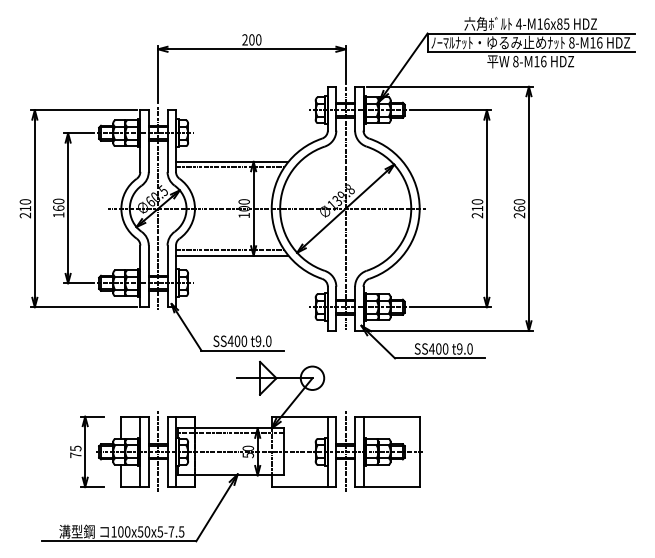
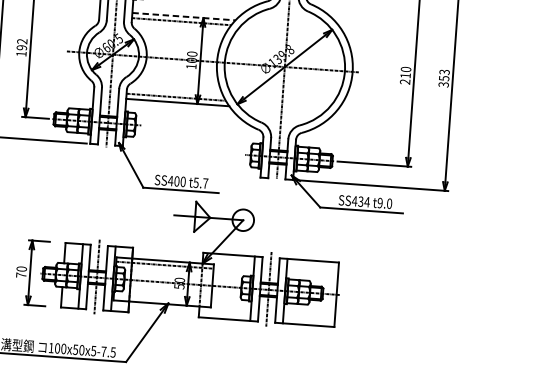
line: (232, 161) -> (184, 16), solid -> dashed
text: (58, 204) -> (21, 44), 160 -> 192
text: (519, 208) -> (444, 78), 260 -> 353
text: (263, 341) -> (200, 183), t9.0 -> t5.7
text: (442, 348) -> (364, 201), SS400 -> SS434
text: (75, 448) -> (21, 269), 75 -> 70

